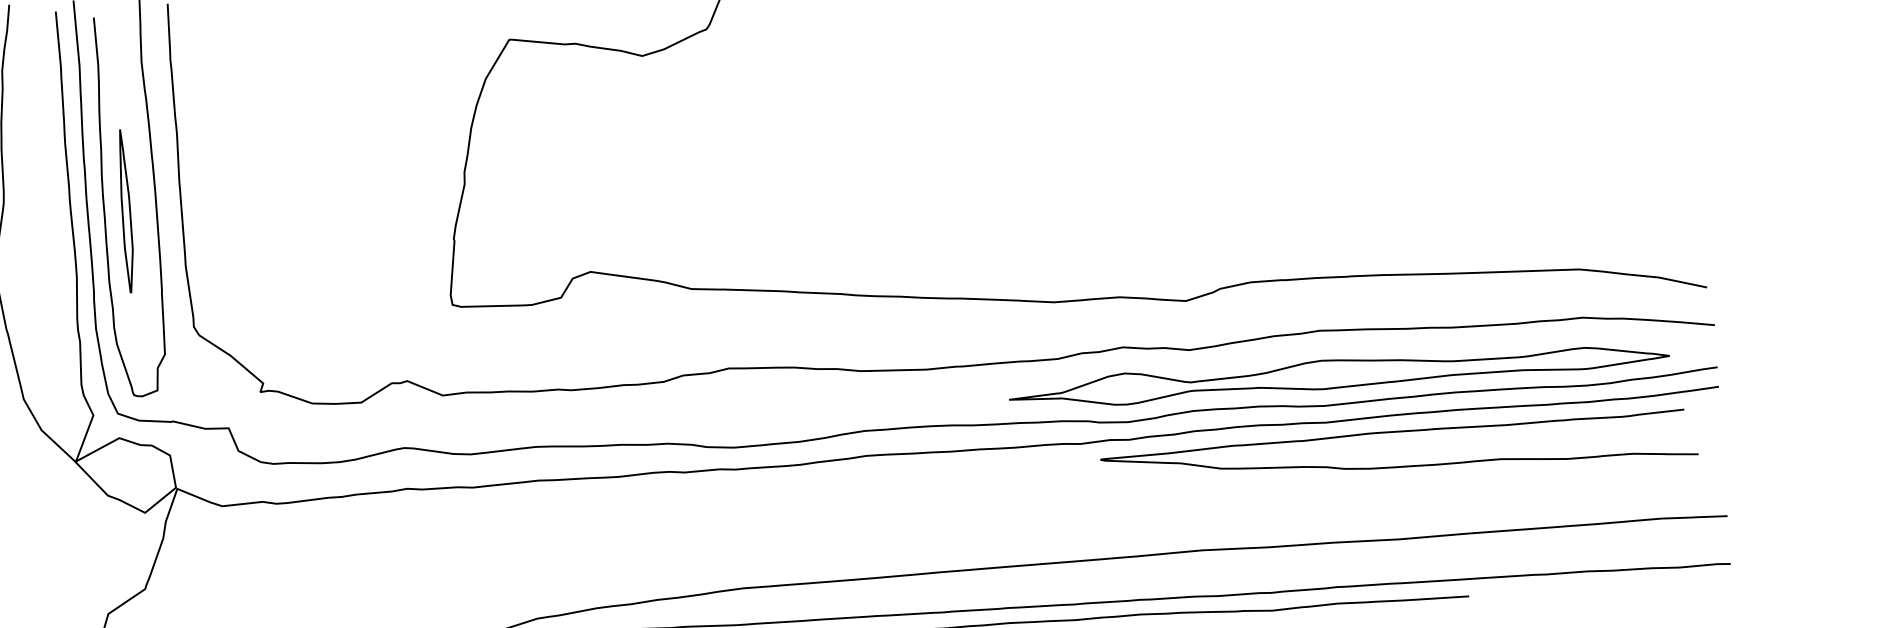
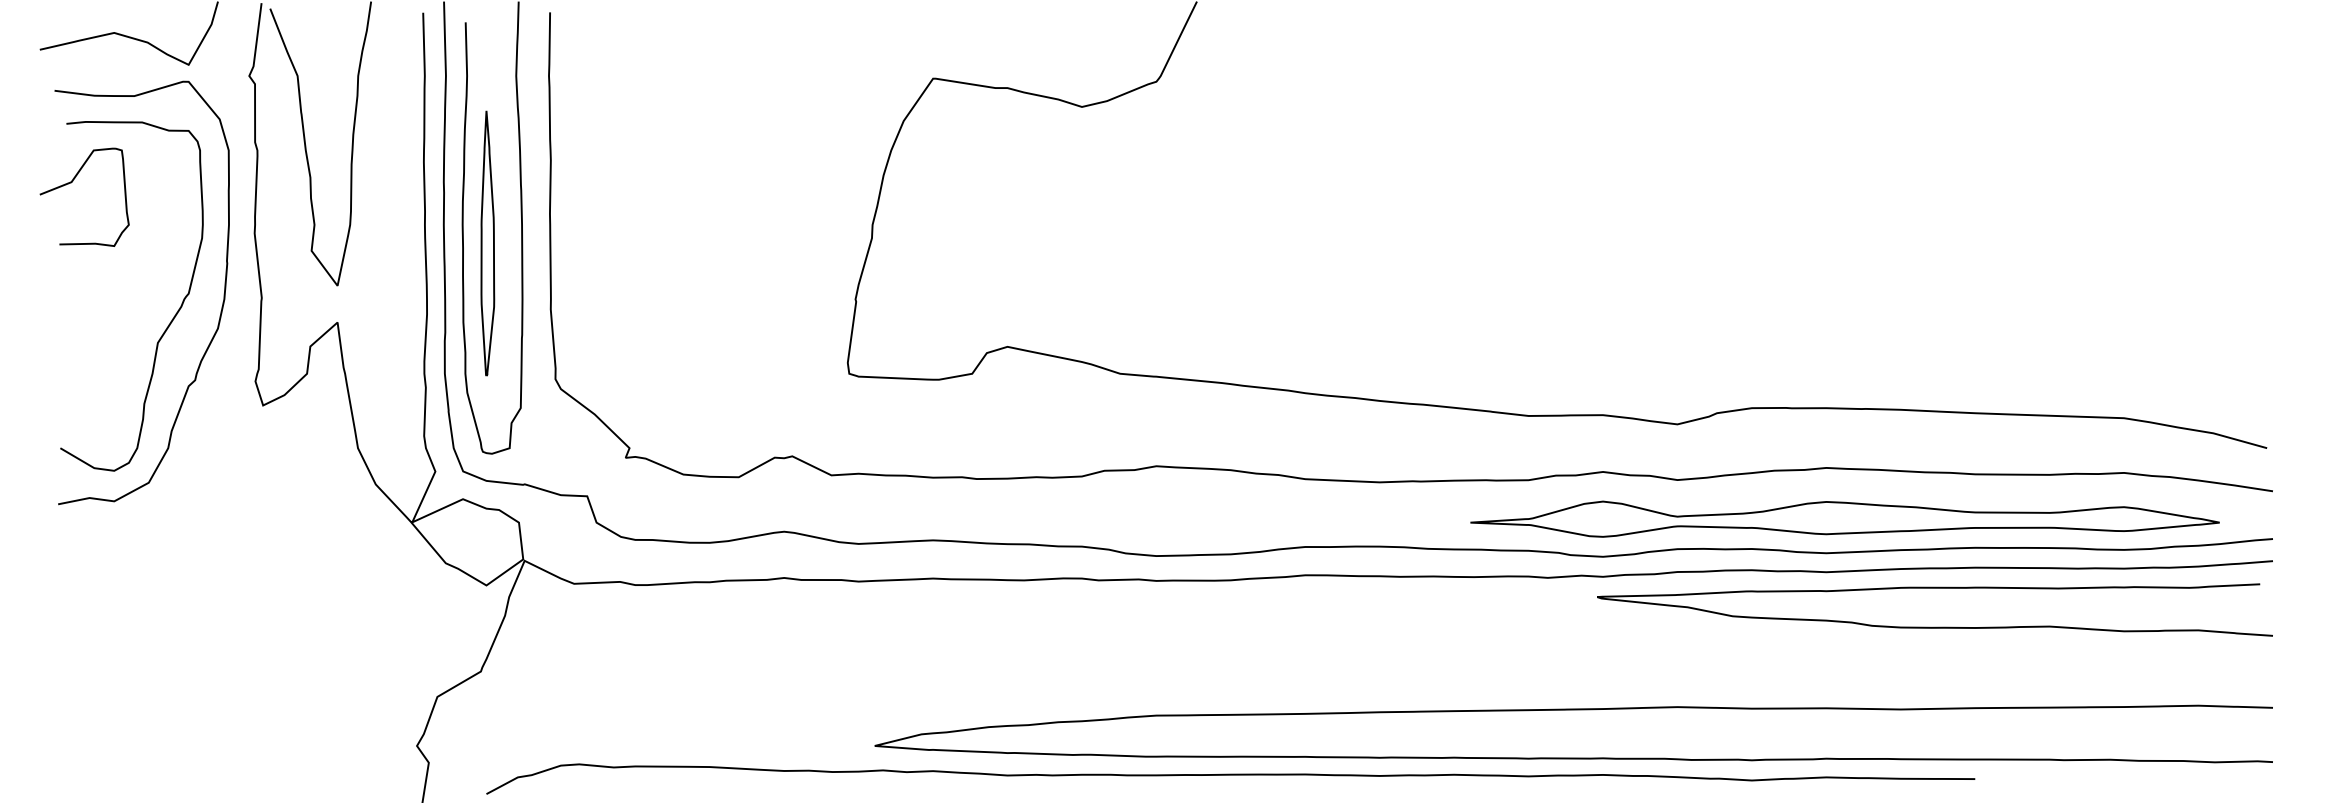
part: (125, 211) -> (487, 243), size x1.43
curve: (1399, 465) -> (1934, 626), moved

